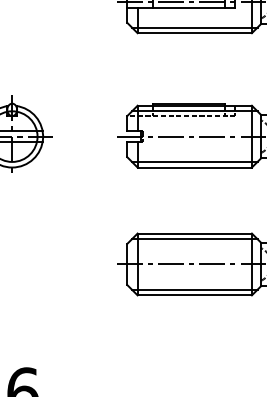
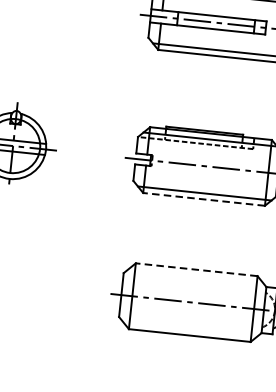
line: (194, 167) -> (203, 199), solid -> dashed
line: (194, 233) -> (196, 269), solid -> dashed
line: (194, 239) -> (195, 276), removed
line: (194, 289) -> (190, 329), removed

